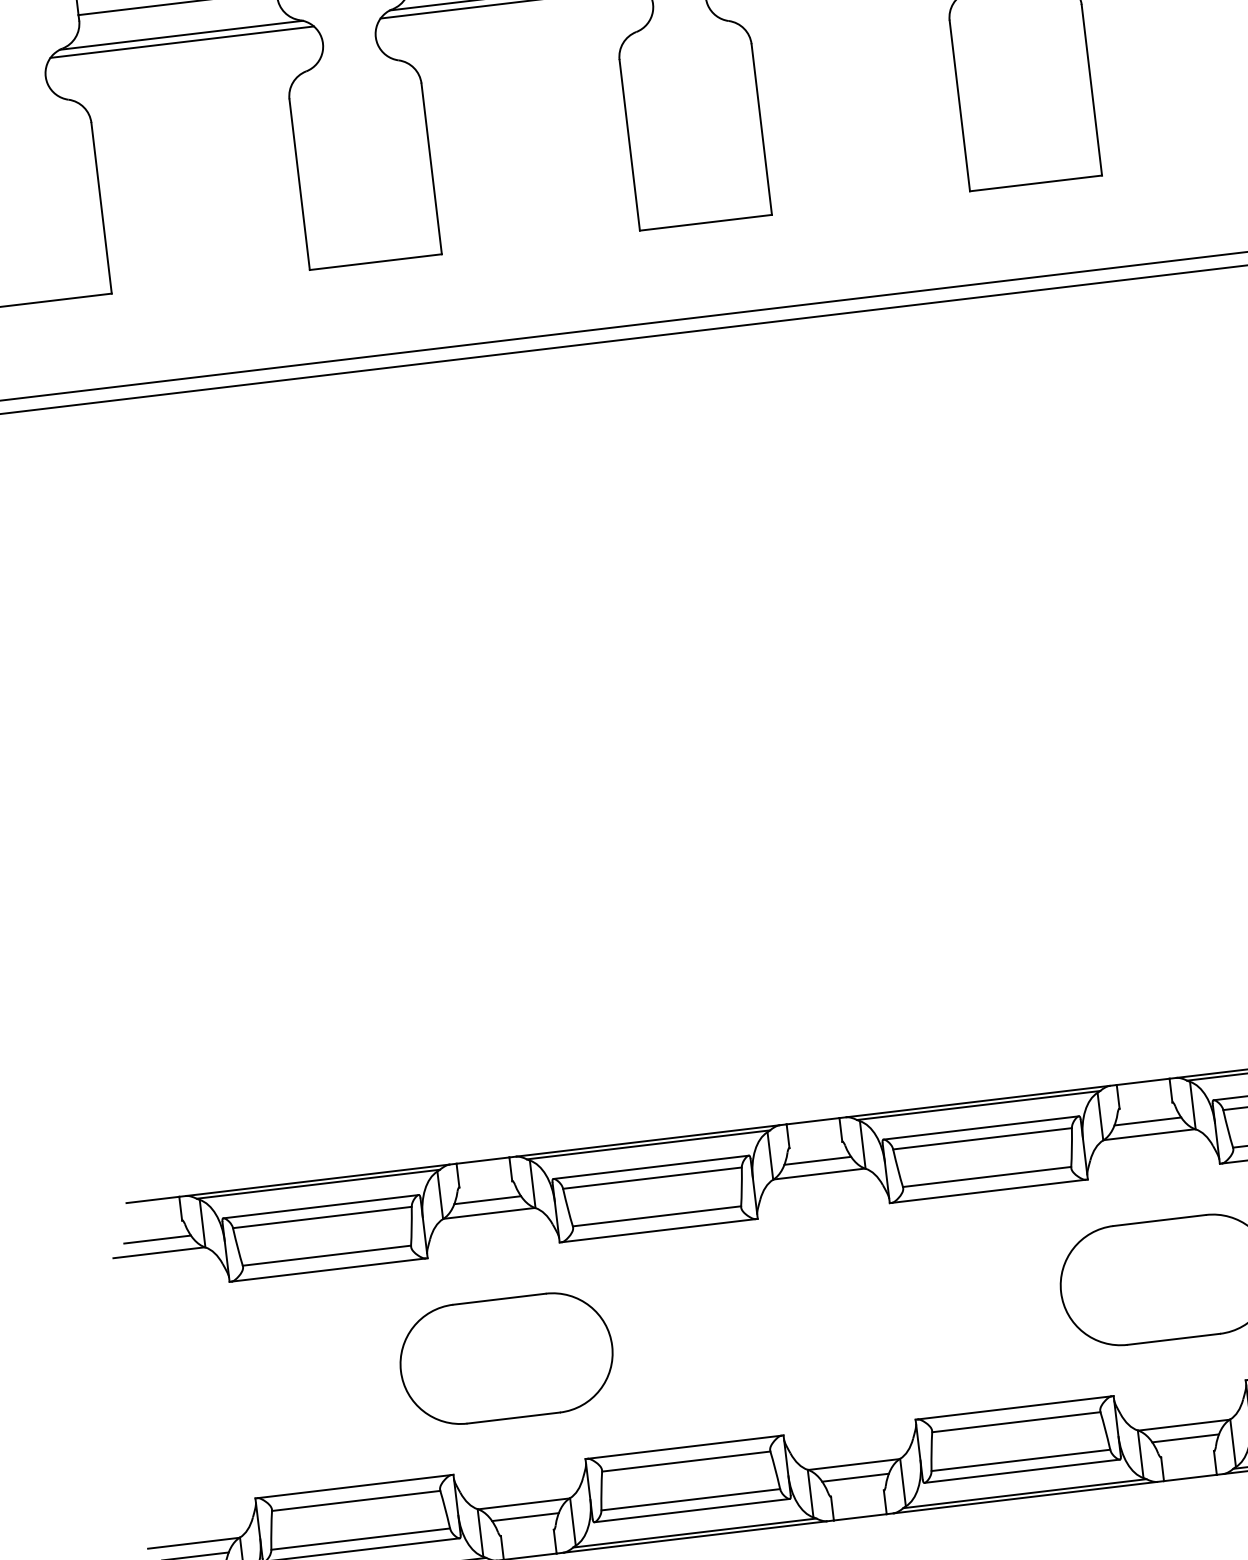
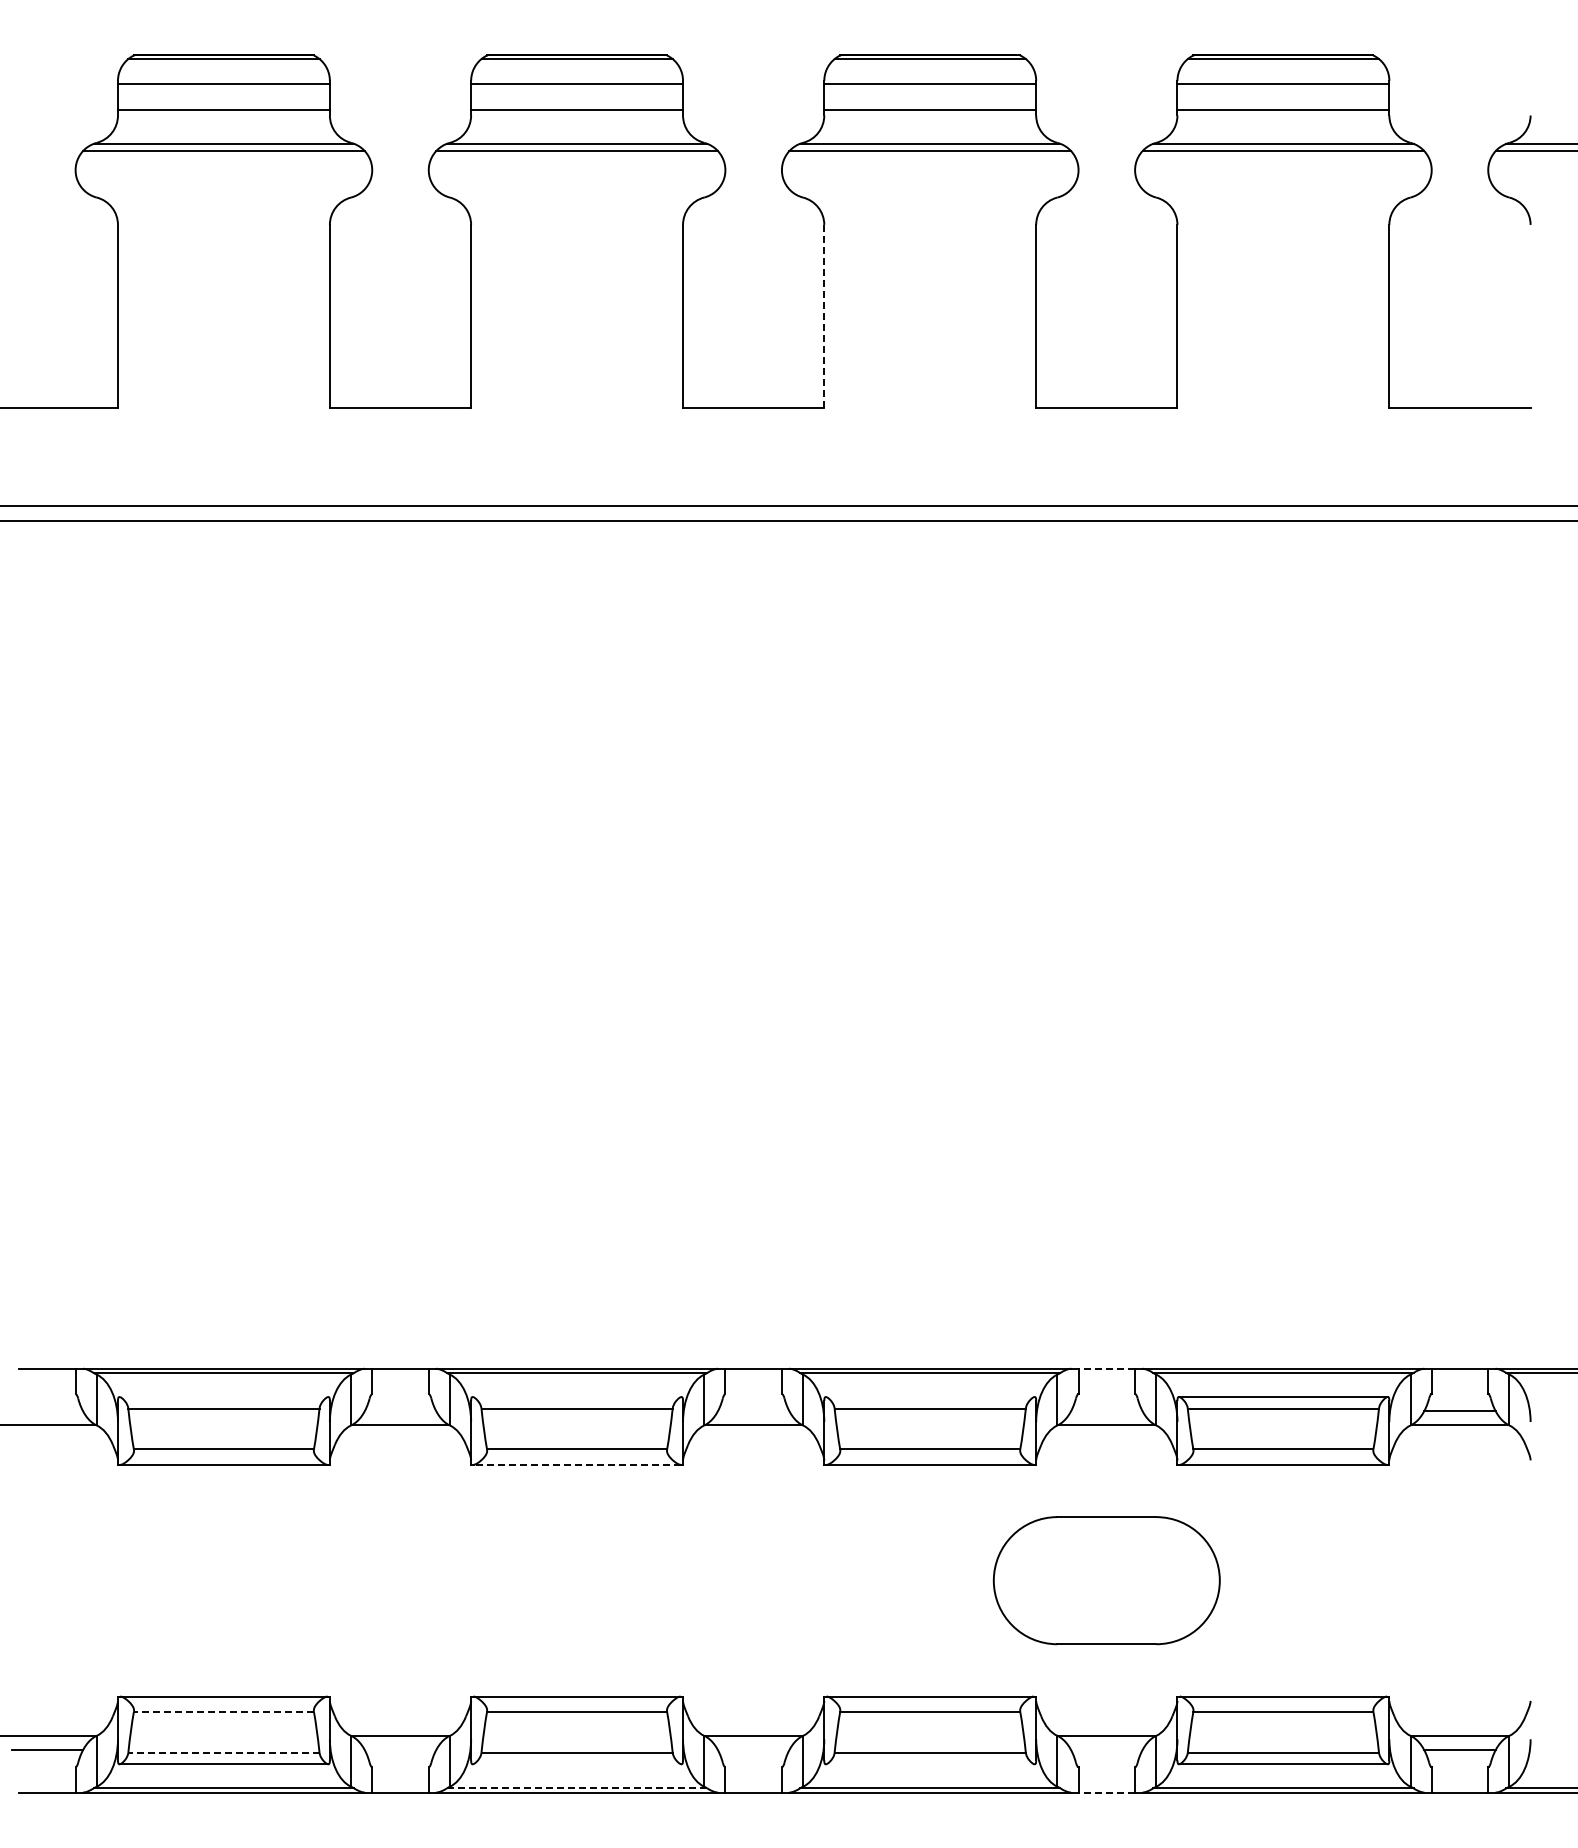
line: (761, 129) -> (824, 316), solid -> dashed
line: (1142, 1081) -> (1106, 1368), solid -> dashed
line: (1147, 1121) -> (1106, 1411), removed
line: (980, 1128) -> (929, 1397), removed
line: (817, 1161) -> (753, 1411), removed
line: (650, 1167) -> (576, 1397), removed
line: (487, 1200) -> (400, 1411), removed
line: (320, 1207) -> (223, 1397), removed
line: (659, 1230) -> (577, 1464), solid -> dashed
line: (157, 1239) -> (47, 1411), removed
part: (506, 1358) -> (400, 1580), removed
line: (1185, 1438) -> (1106, 1750), removed
line: (1021, 1471) -> (929, 1764), removed
line: (1190, 1477) -> (1106, 1792), solid -> dashed
line: (855, 1478) -> (753, 1750), removed
line: (355, 1500) -> (223, 1711), solid -> dashed
line: (691, 1510) -> (576, 1764), removed
line: (525, 1517) -> (400, 1750), removed
line: (694, 1533) -> (576, 1788), solid -> dashed
line: (360, 1538) -> (223, 1752), solid -> dashed

